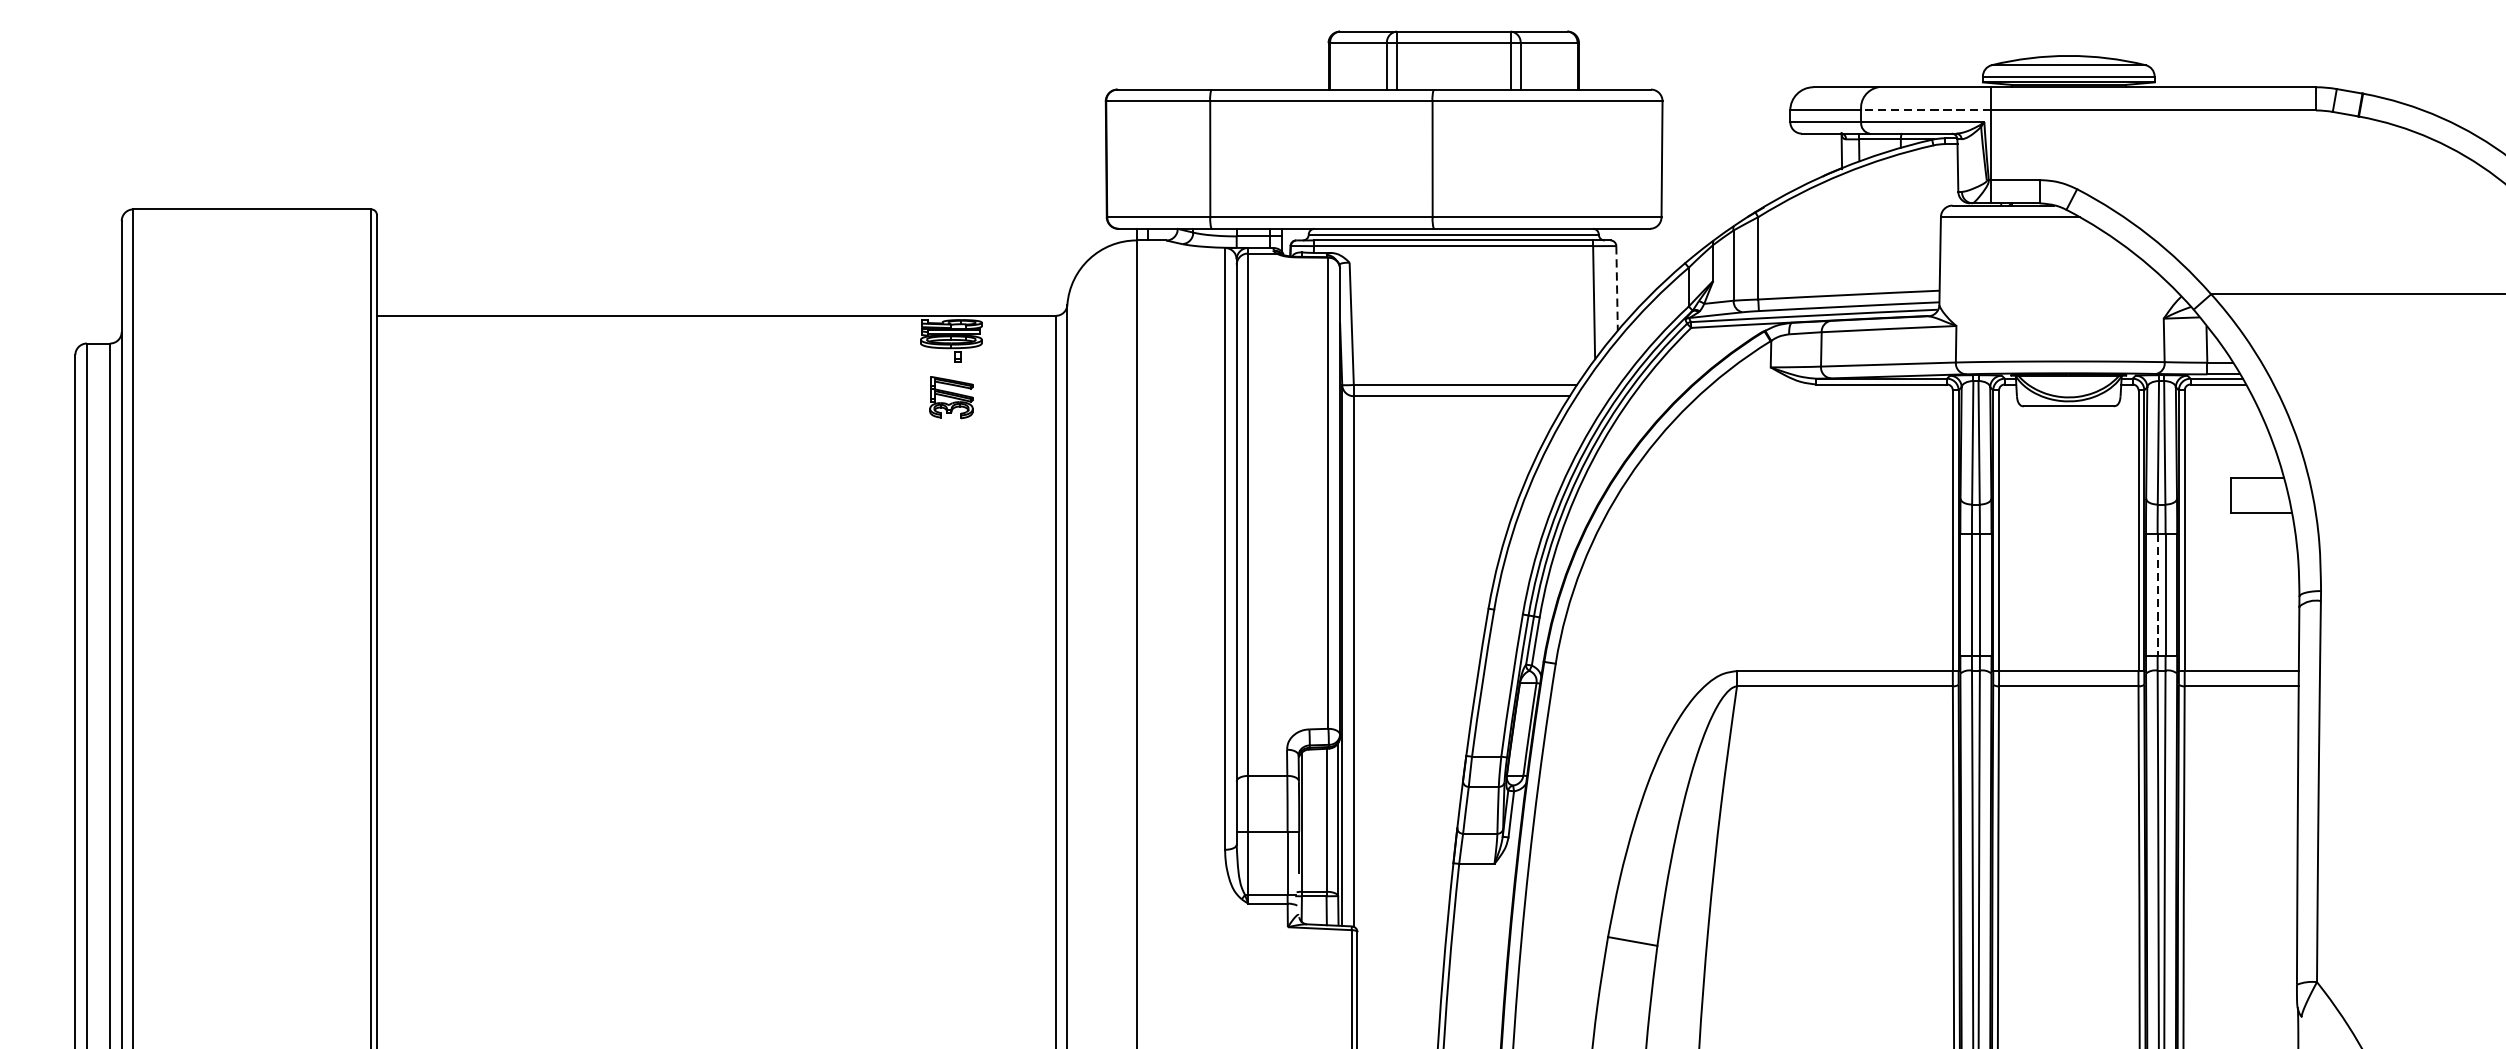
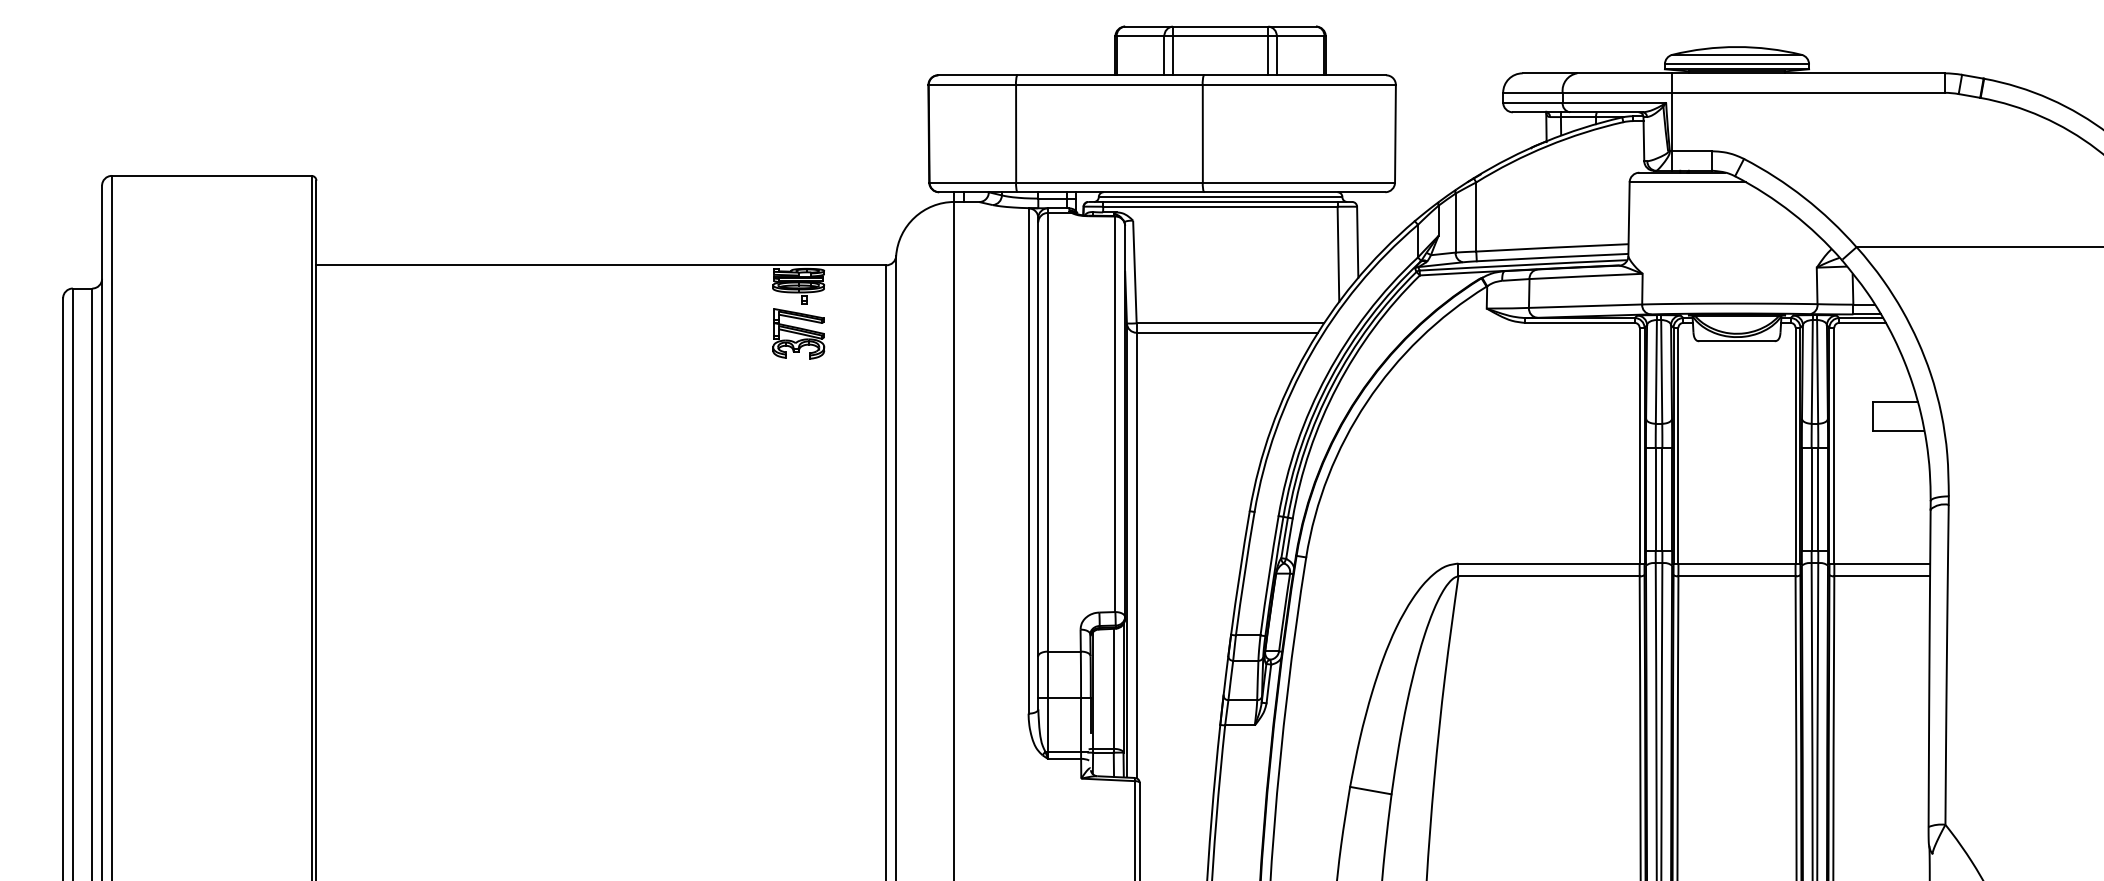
line: (1925, 110) -> (1616, 92), dashed -> solid
line: (1616, 288) -> (1357, 242), dashed -> solid
part: (951, 397) -> (798, 333), size x1.43
line: (2157, 594) -> (1811, 499), dashed -> solid

